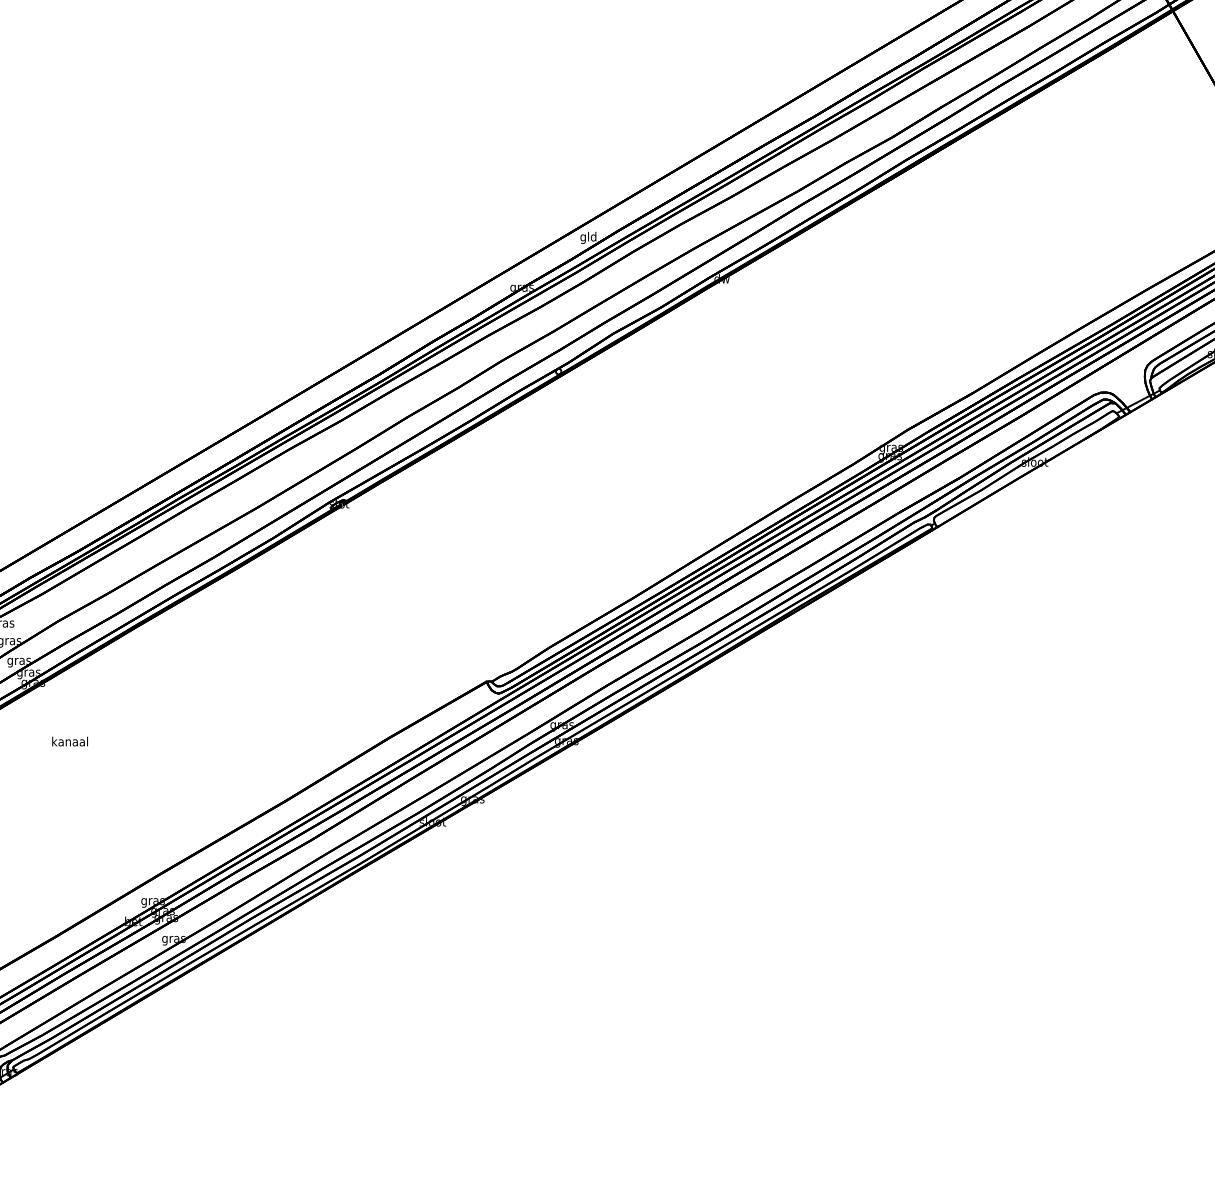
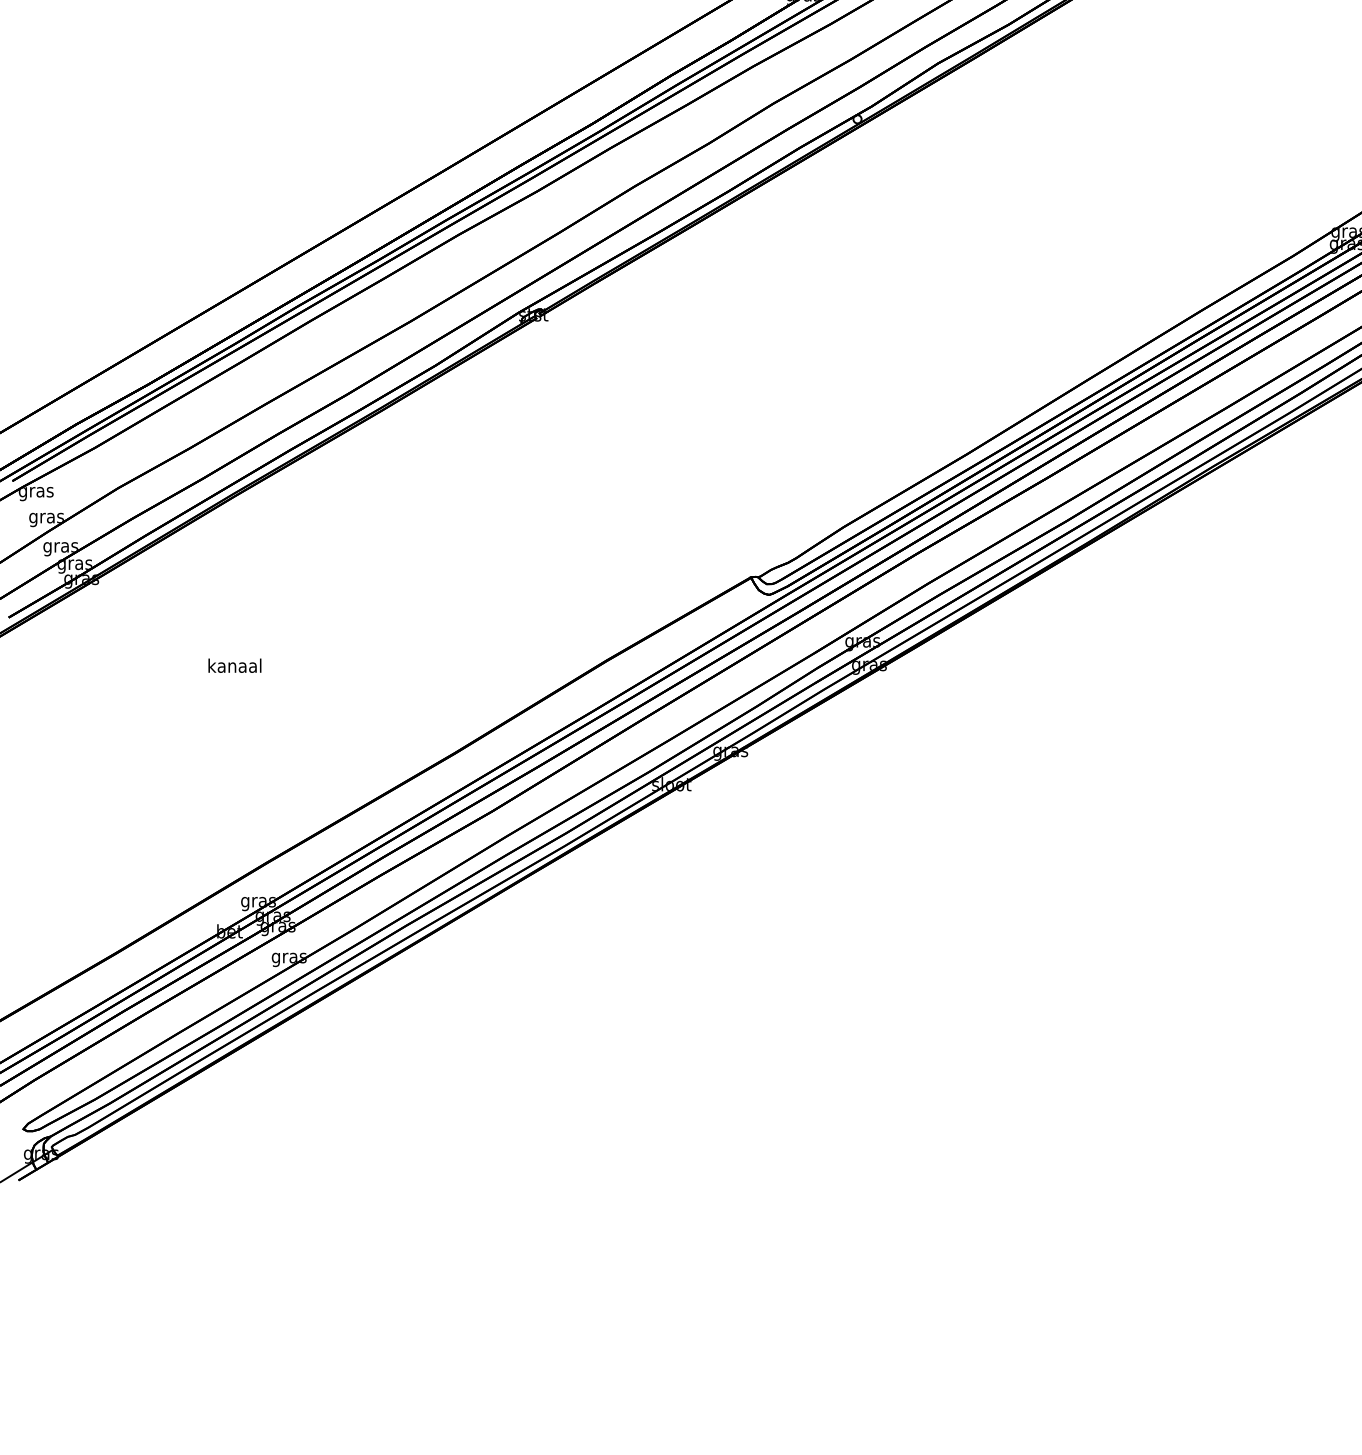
text: (69, 741) -> (234, 665), moved

